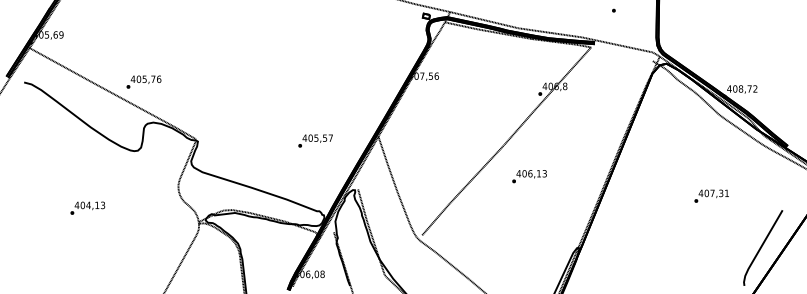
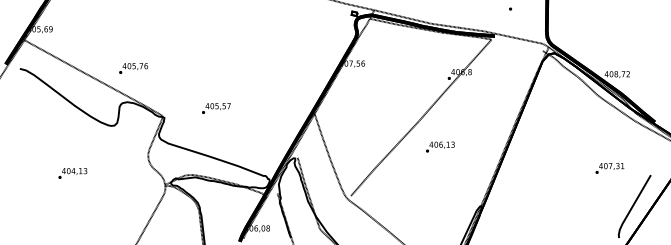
text: (143, 82) -> (133, 68), moved
text: (315, 140) -> (216, 108), moved
text: (711, 196) -> (609, 168), moved

